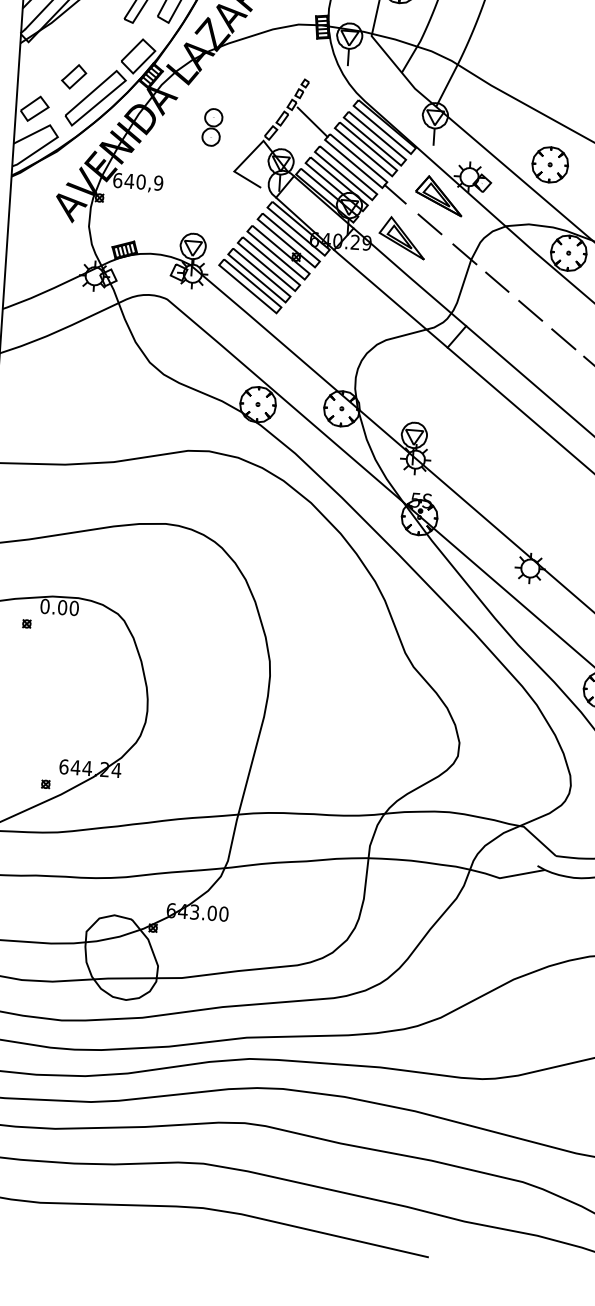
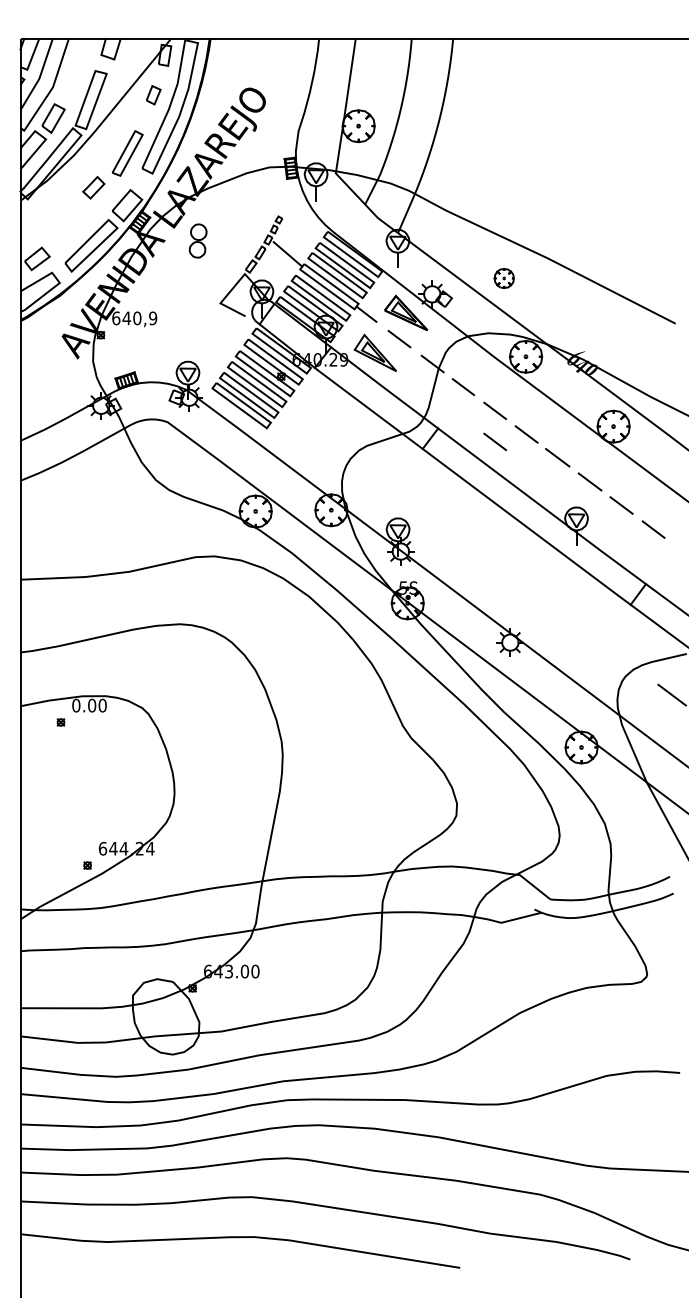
part: (73, 76) -> (93, 187), moved
part: (211, 126) -> (197, 240), moved
part: (550, 164) -> (504, 278), size x0.6
line: (527, 344) -> (494, 441), added

